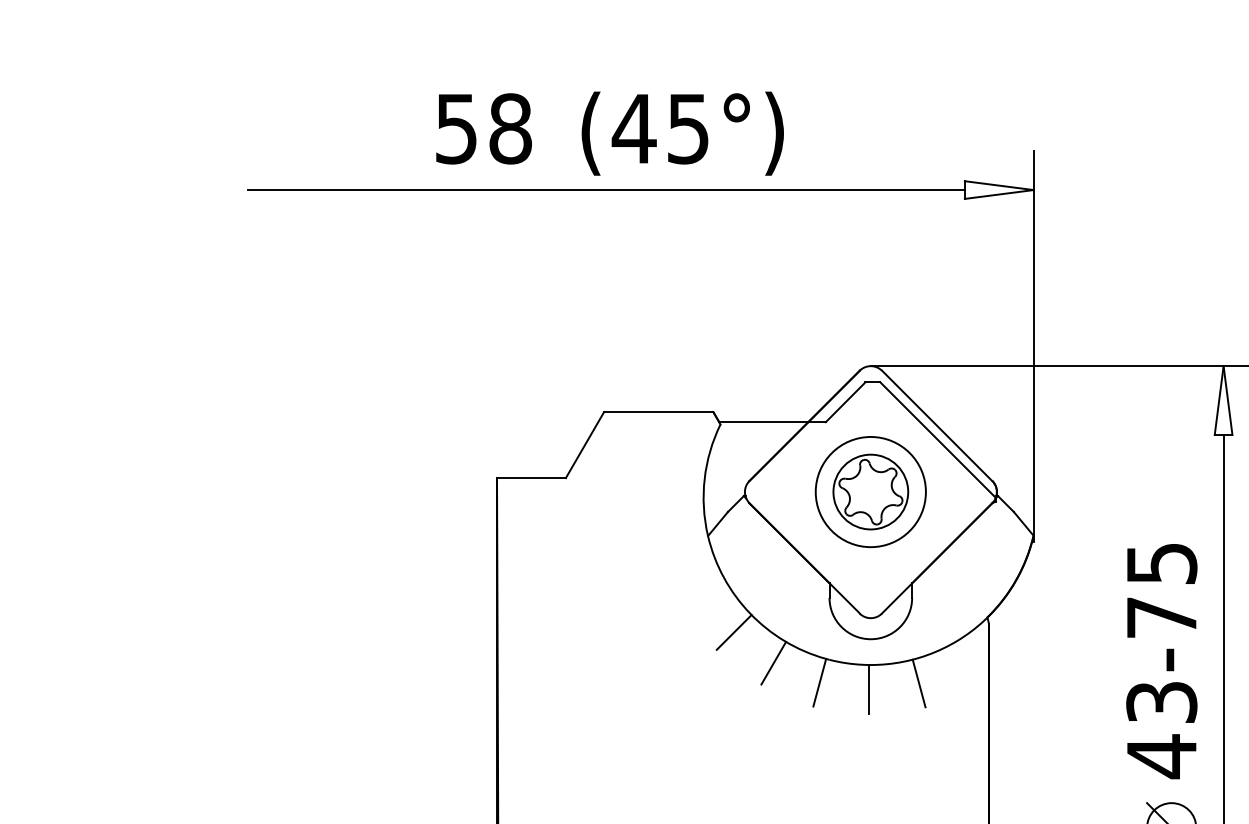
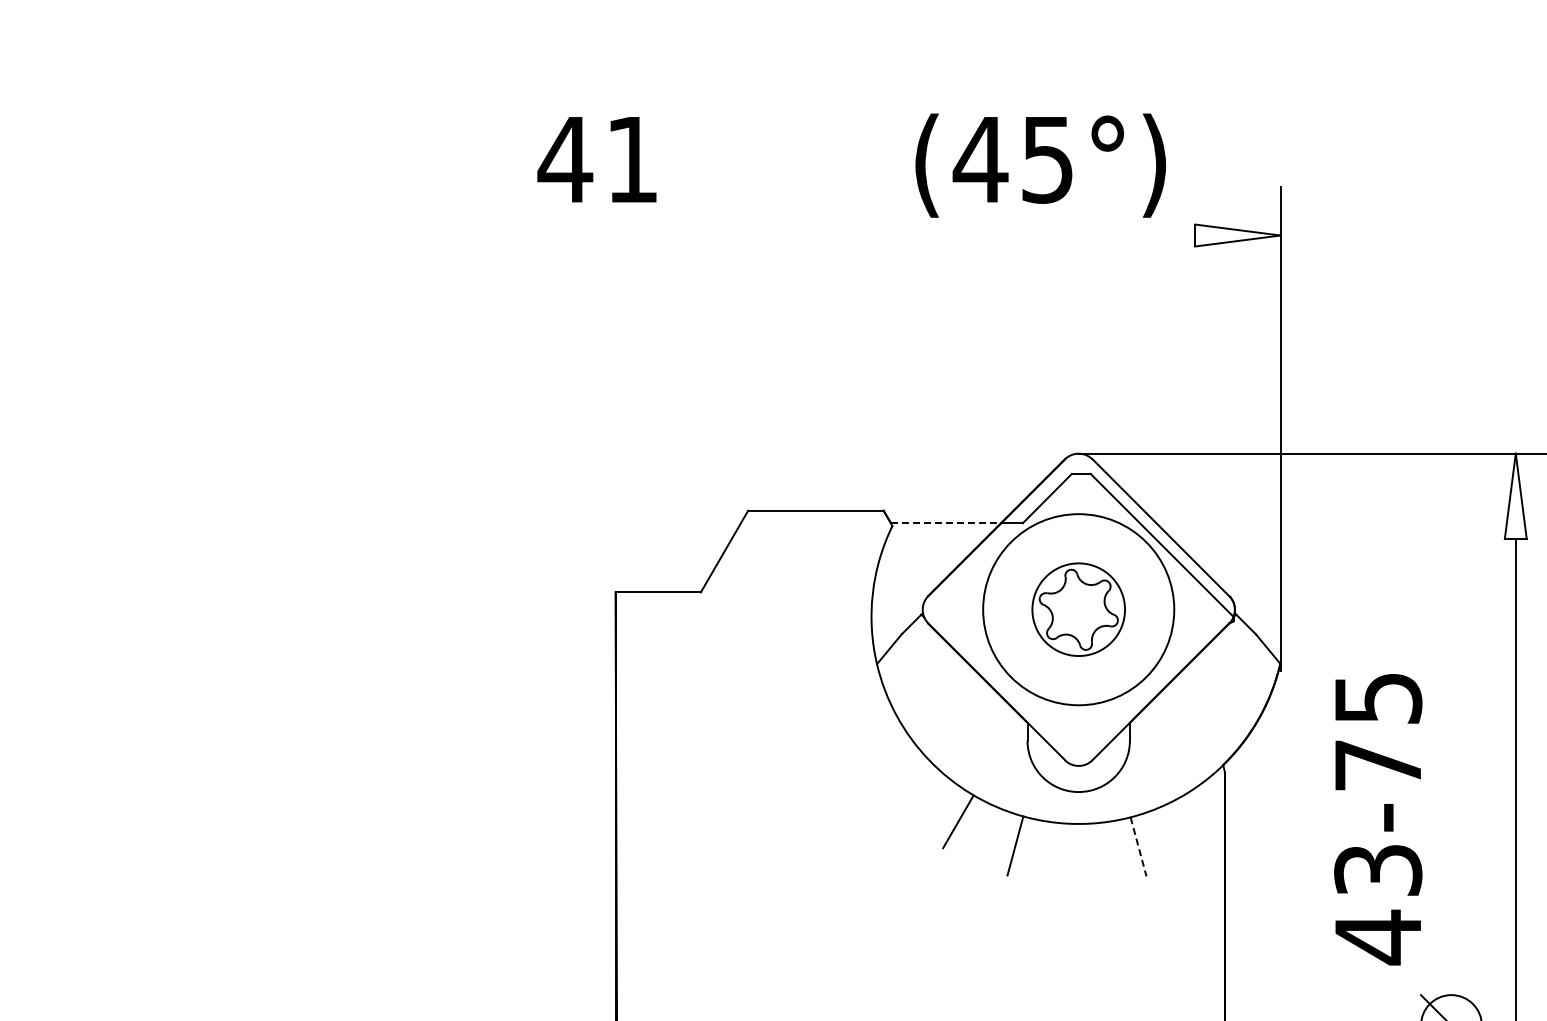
text: (482, 128) -> (597, 159), 58 -> 41
text: (682, 133) -> (1040, 165), moved
line: (605, 190) -> (750, 235), removed
line: (764, 422) -> (946, 523), solid -> dashed
circle: (870, 491) -> (1078, 609), size x1.4
line: (733, 632) -> (908, 783), removed
text: (1162, 661) -> (1378, 819), moved
line: (919, 683) -> (1138, 846), solid -> dashed
line: (869, 688) -> (1077, 853), removed

